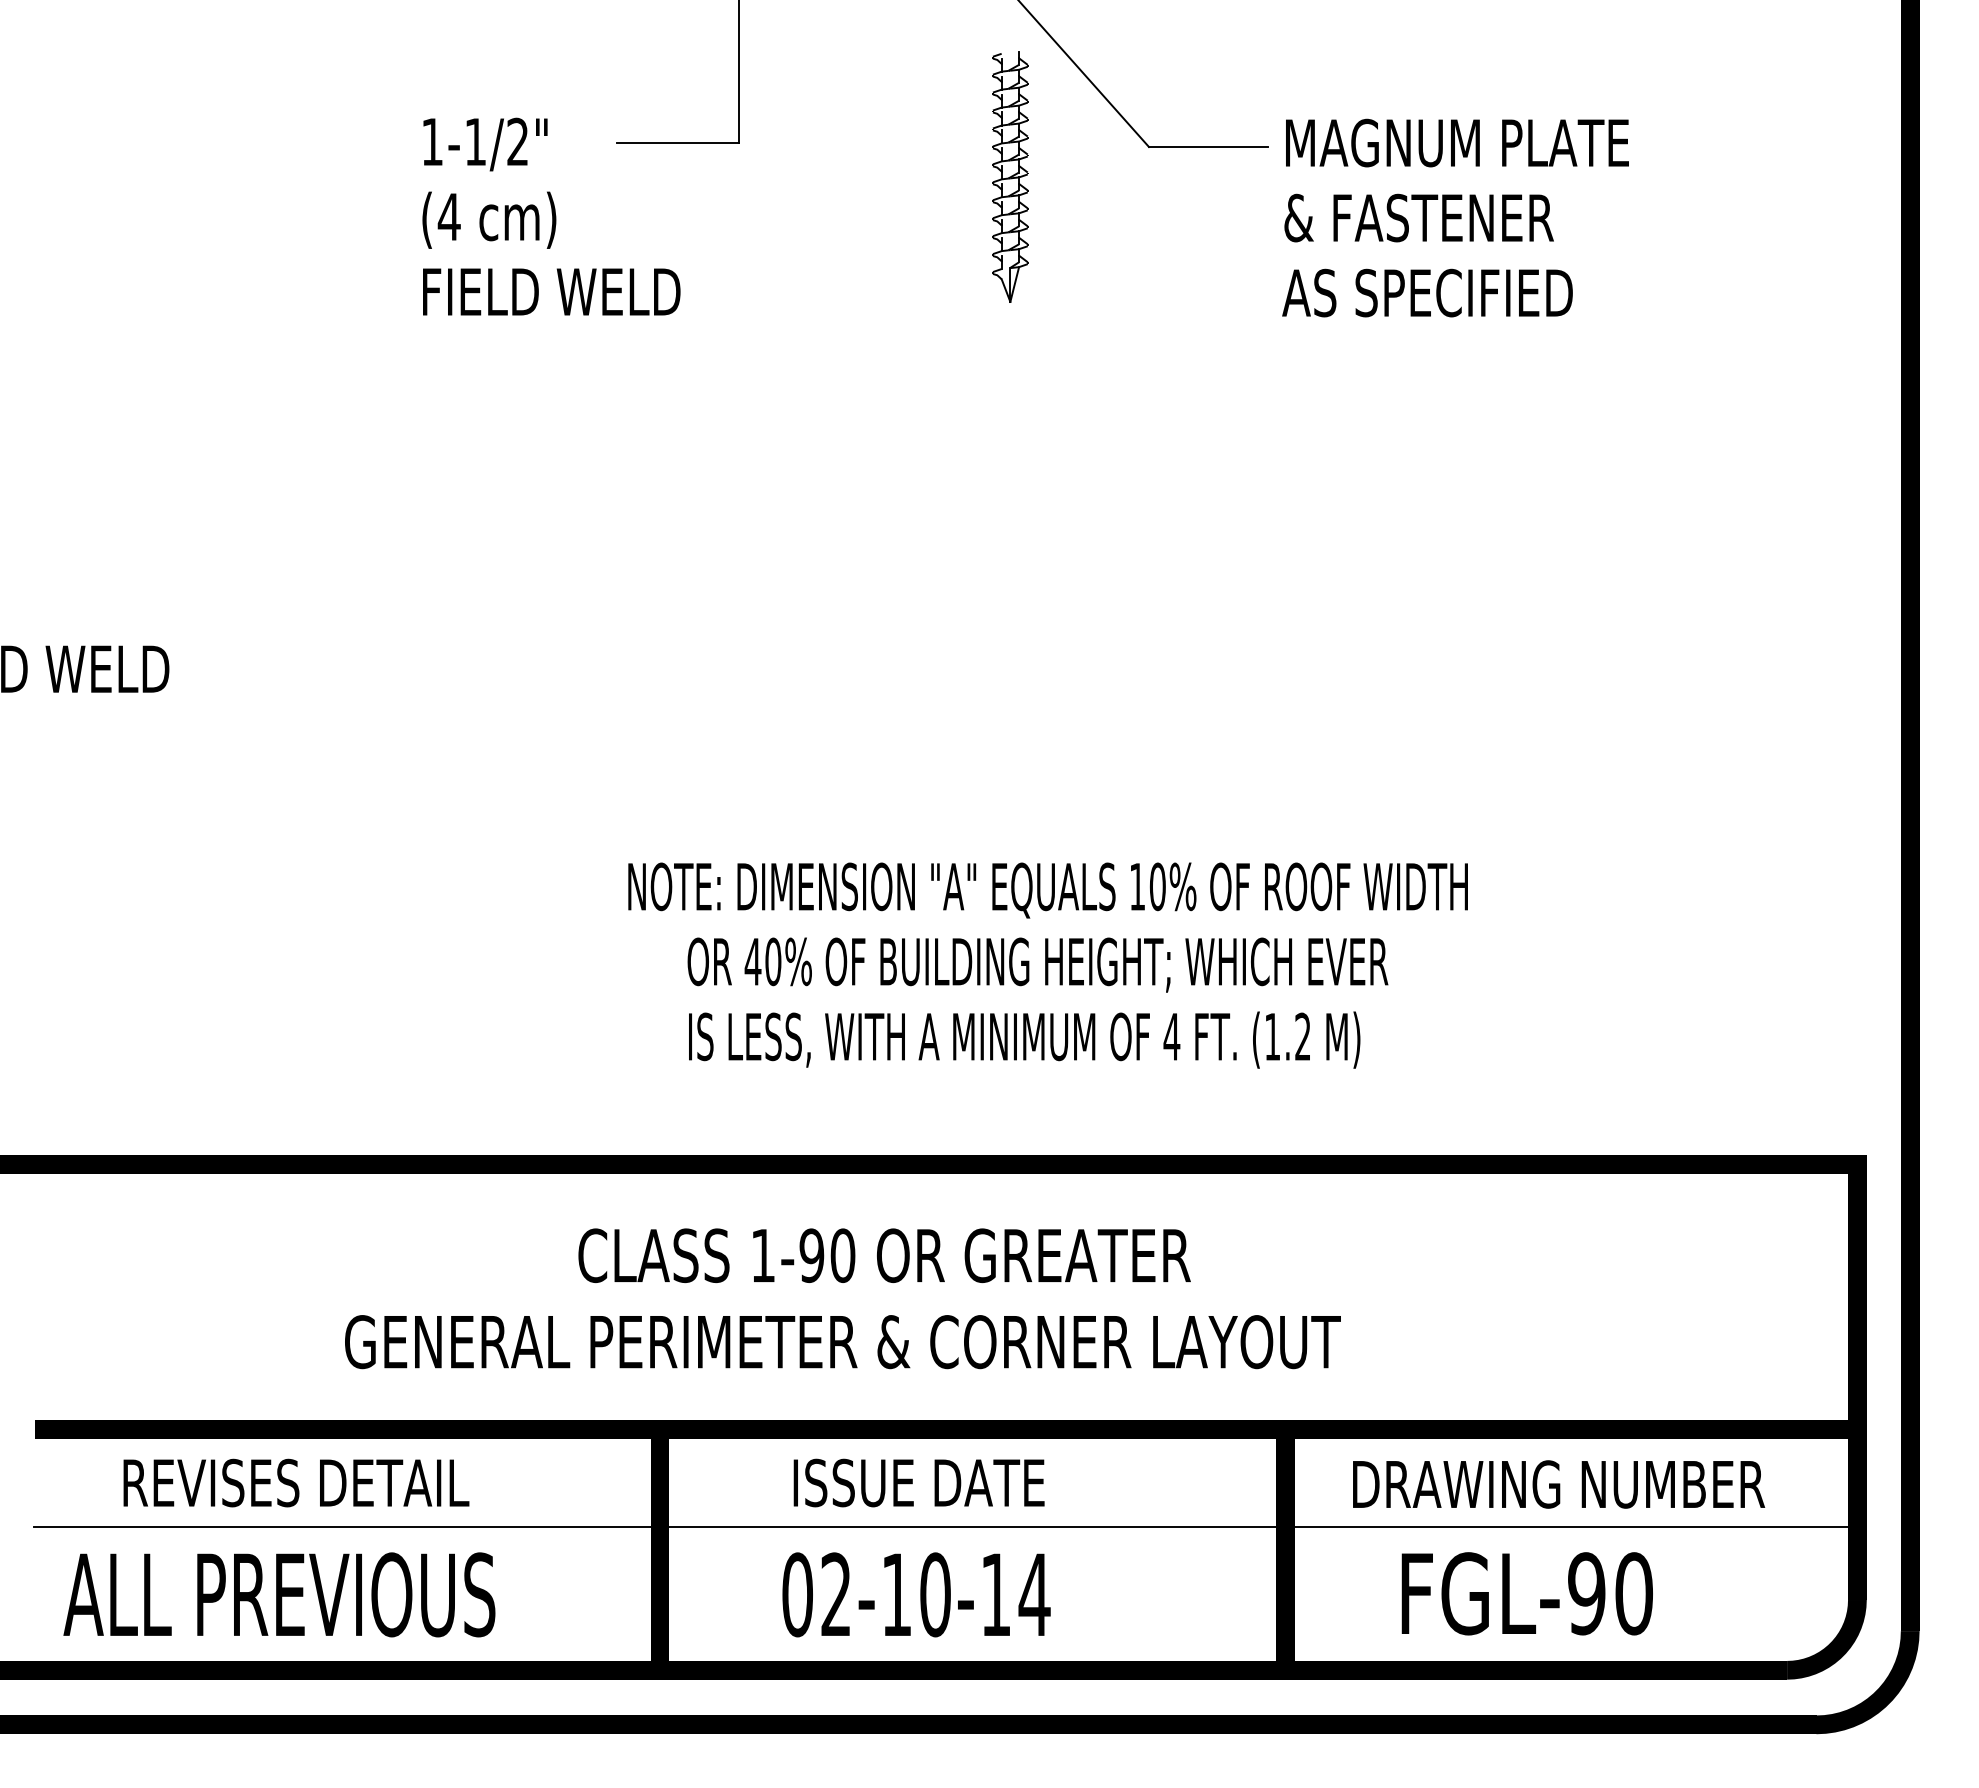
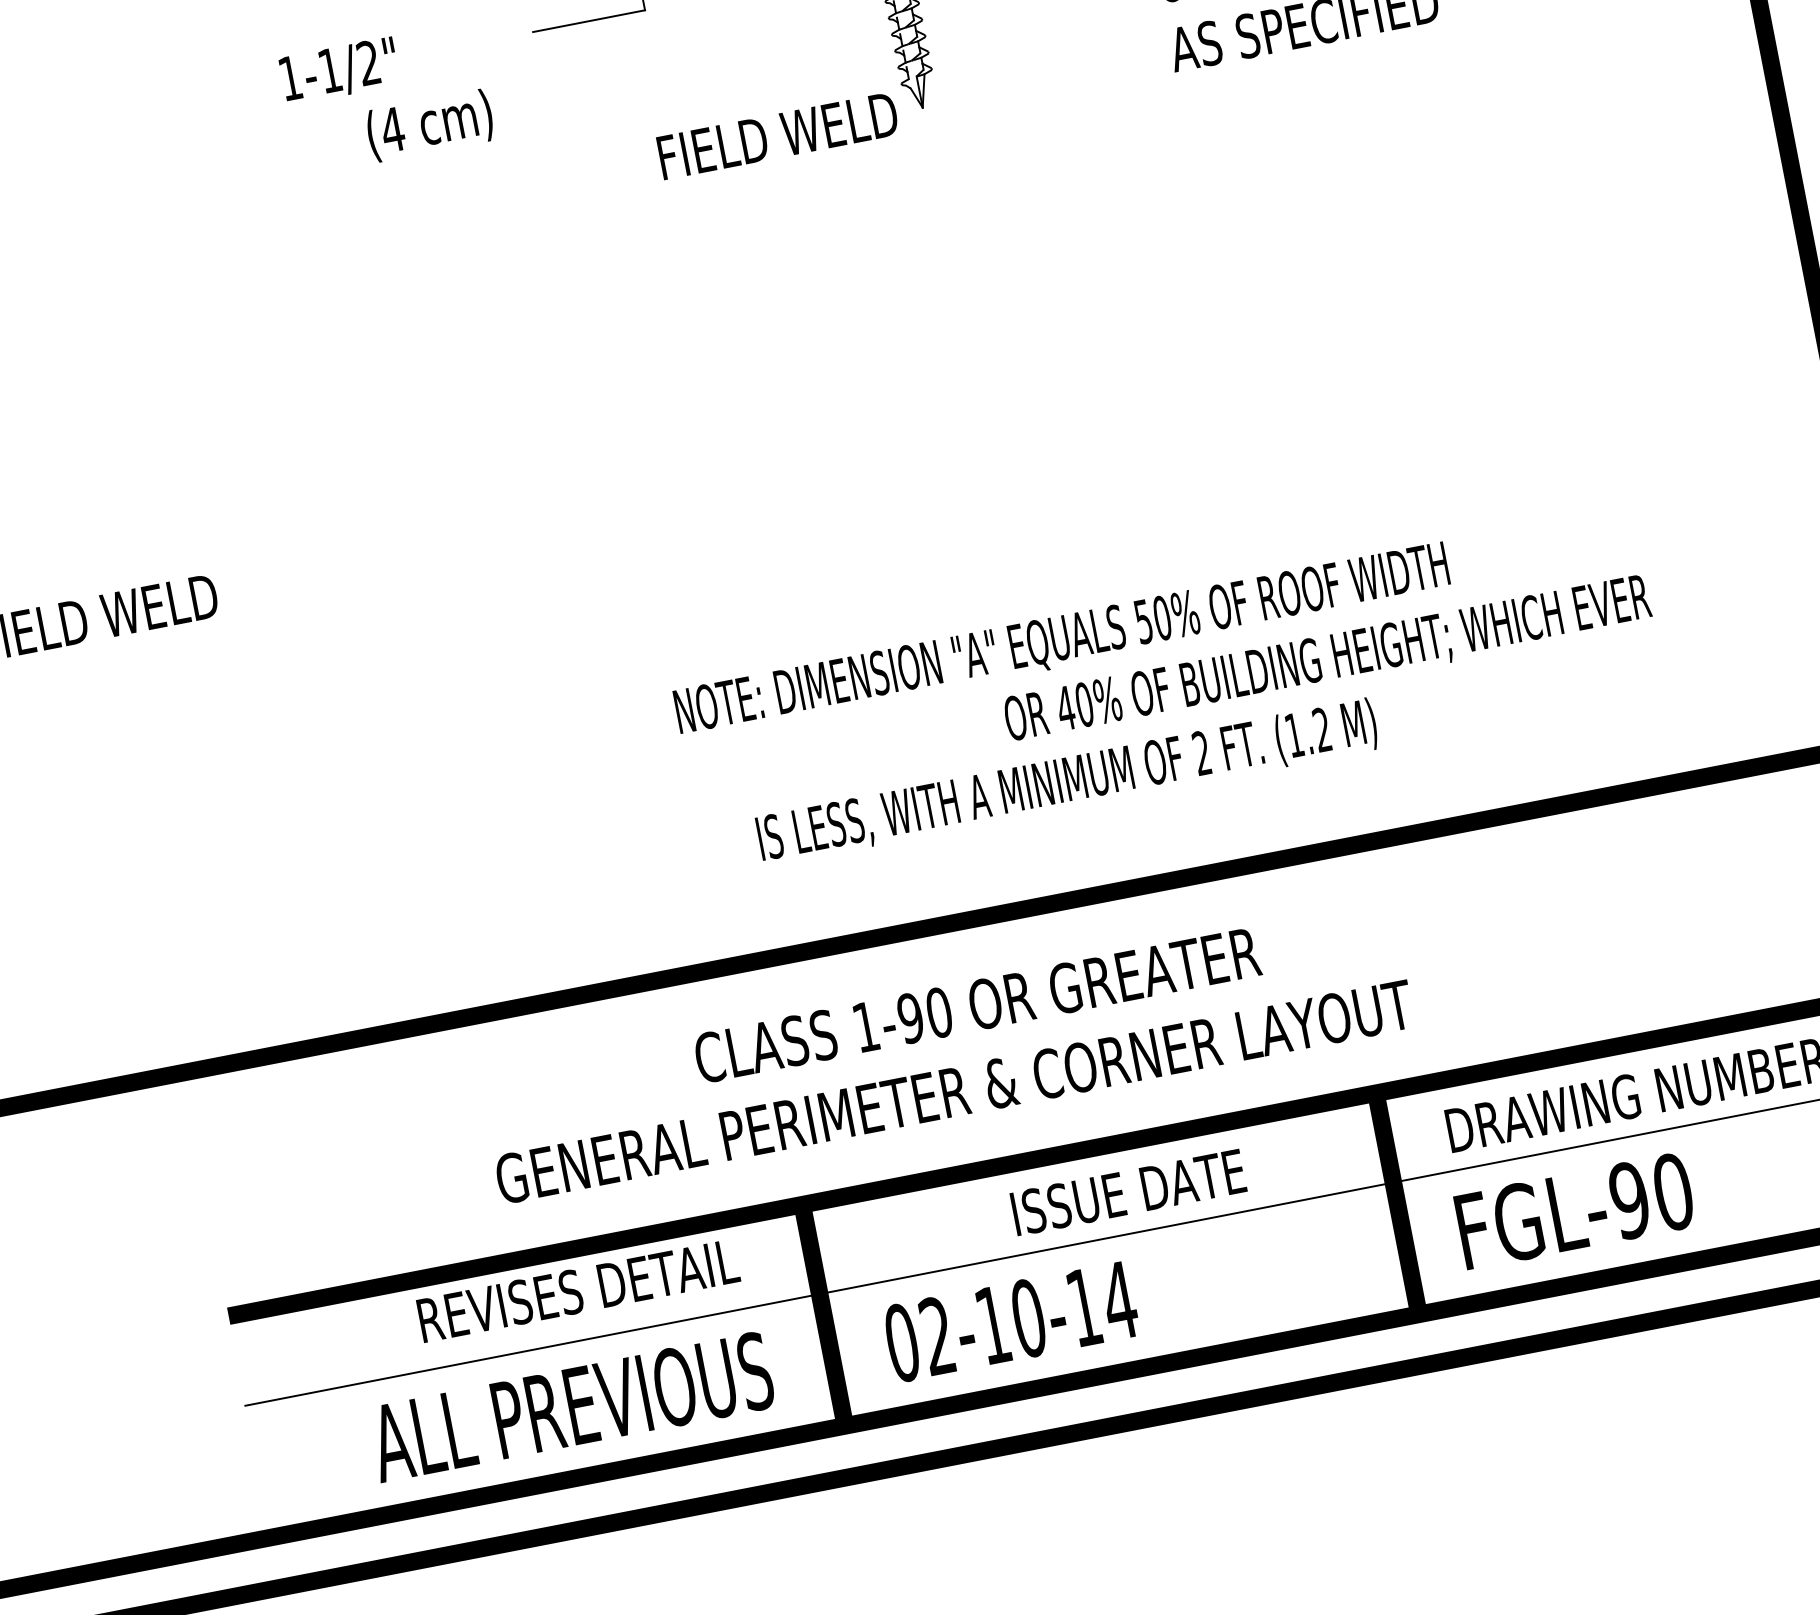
text: (485, 144) -> (339, 71), moved
text: (551, 291) -> (777, 135), moved
text: (1137, 887) -> (1143, 622), 10% -> 50%
text: (1037, 964) -> (1327, 660), moved
text: (1171, 1036) -> (1201, 753), 4 -> 2
text: (296, 1482) -> (578, 1290), moved
text: (918, 1482) -> (1127, 1192), moved
text: (1526, 1593) -> (1574, 1210), moved
text: (279, 1594) -> (571, 1406), moved
text: (916, 1594) -> (1011, 1321), moved

